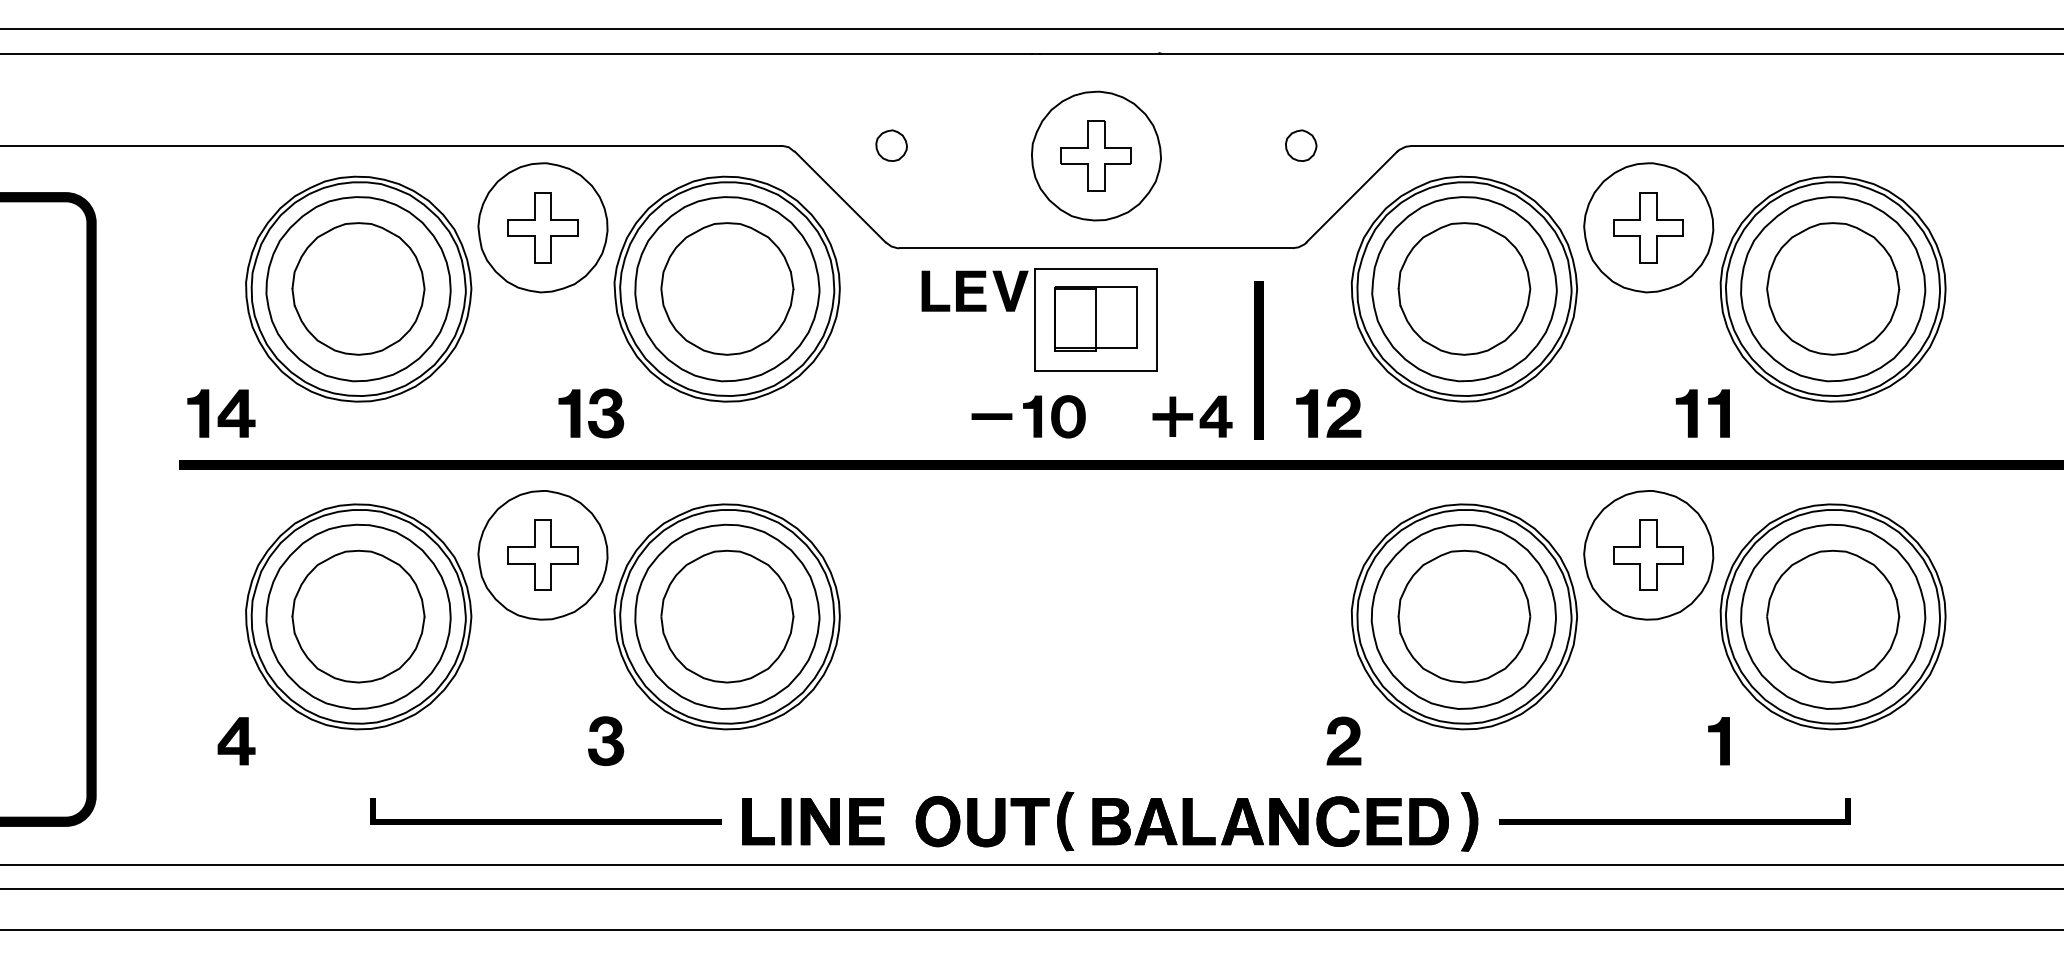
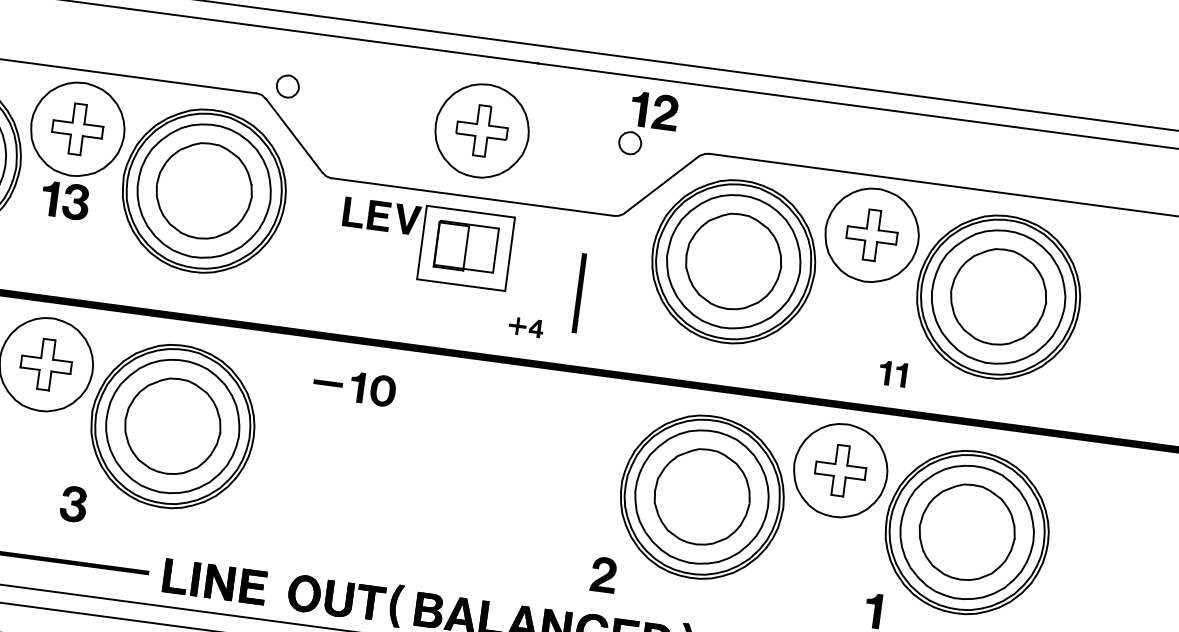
part: (891, 145) -> (287, 86), moved
part: (1258, 360) -> (578, 293), size x0.7
part: (1328, 406) -> (655, 106), moved
part: (1702, 413) -> (892, 373), size x0.7
part: (1028, 416) -> (354, 386), moved
part: (1192, 416) -> (526, 327), size x0.6
part: (591, 421) -> (64, 206), moved

